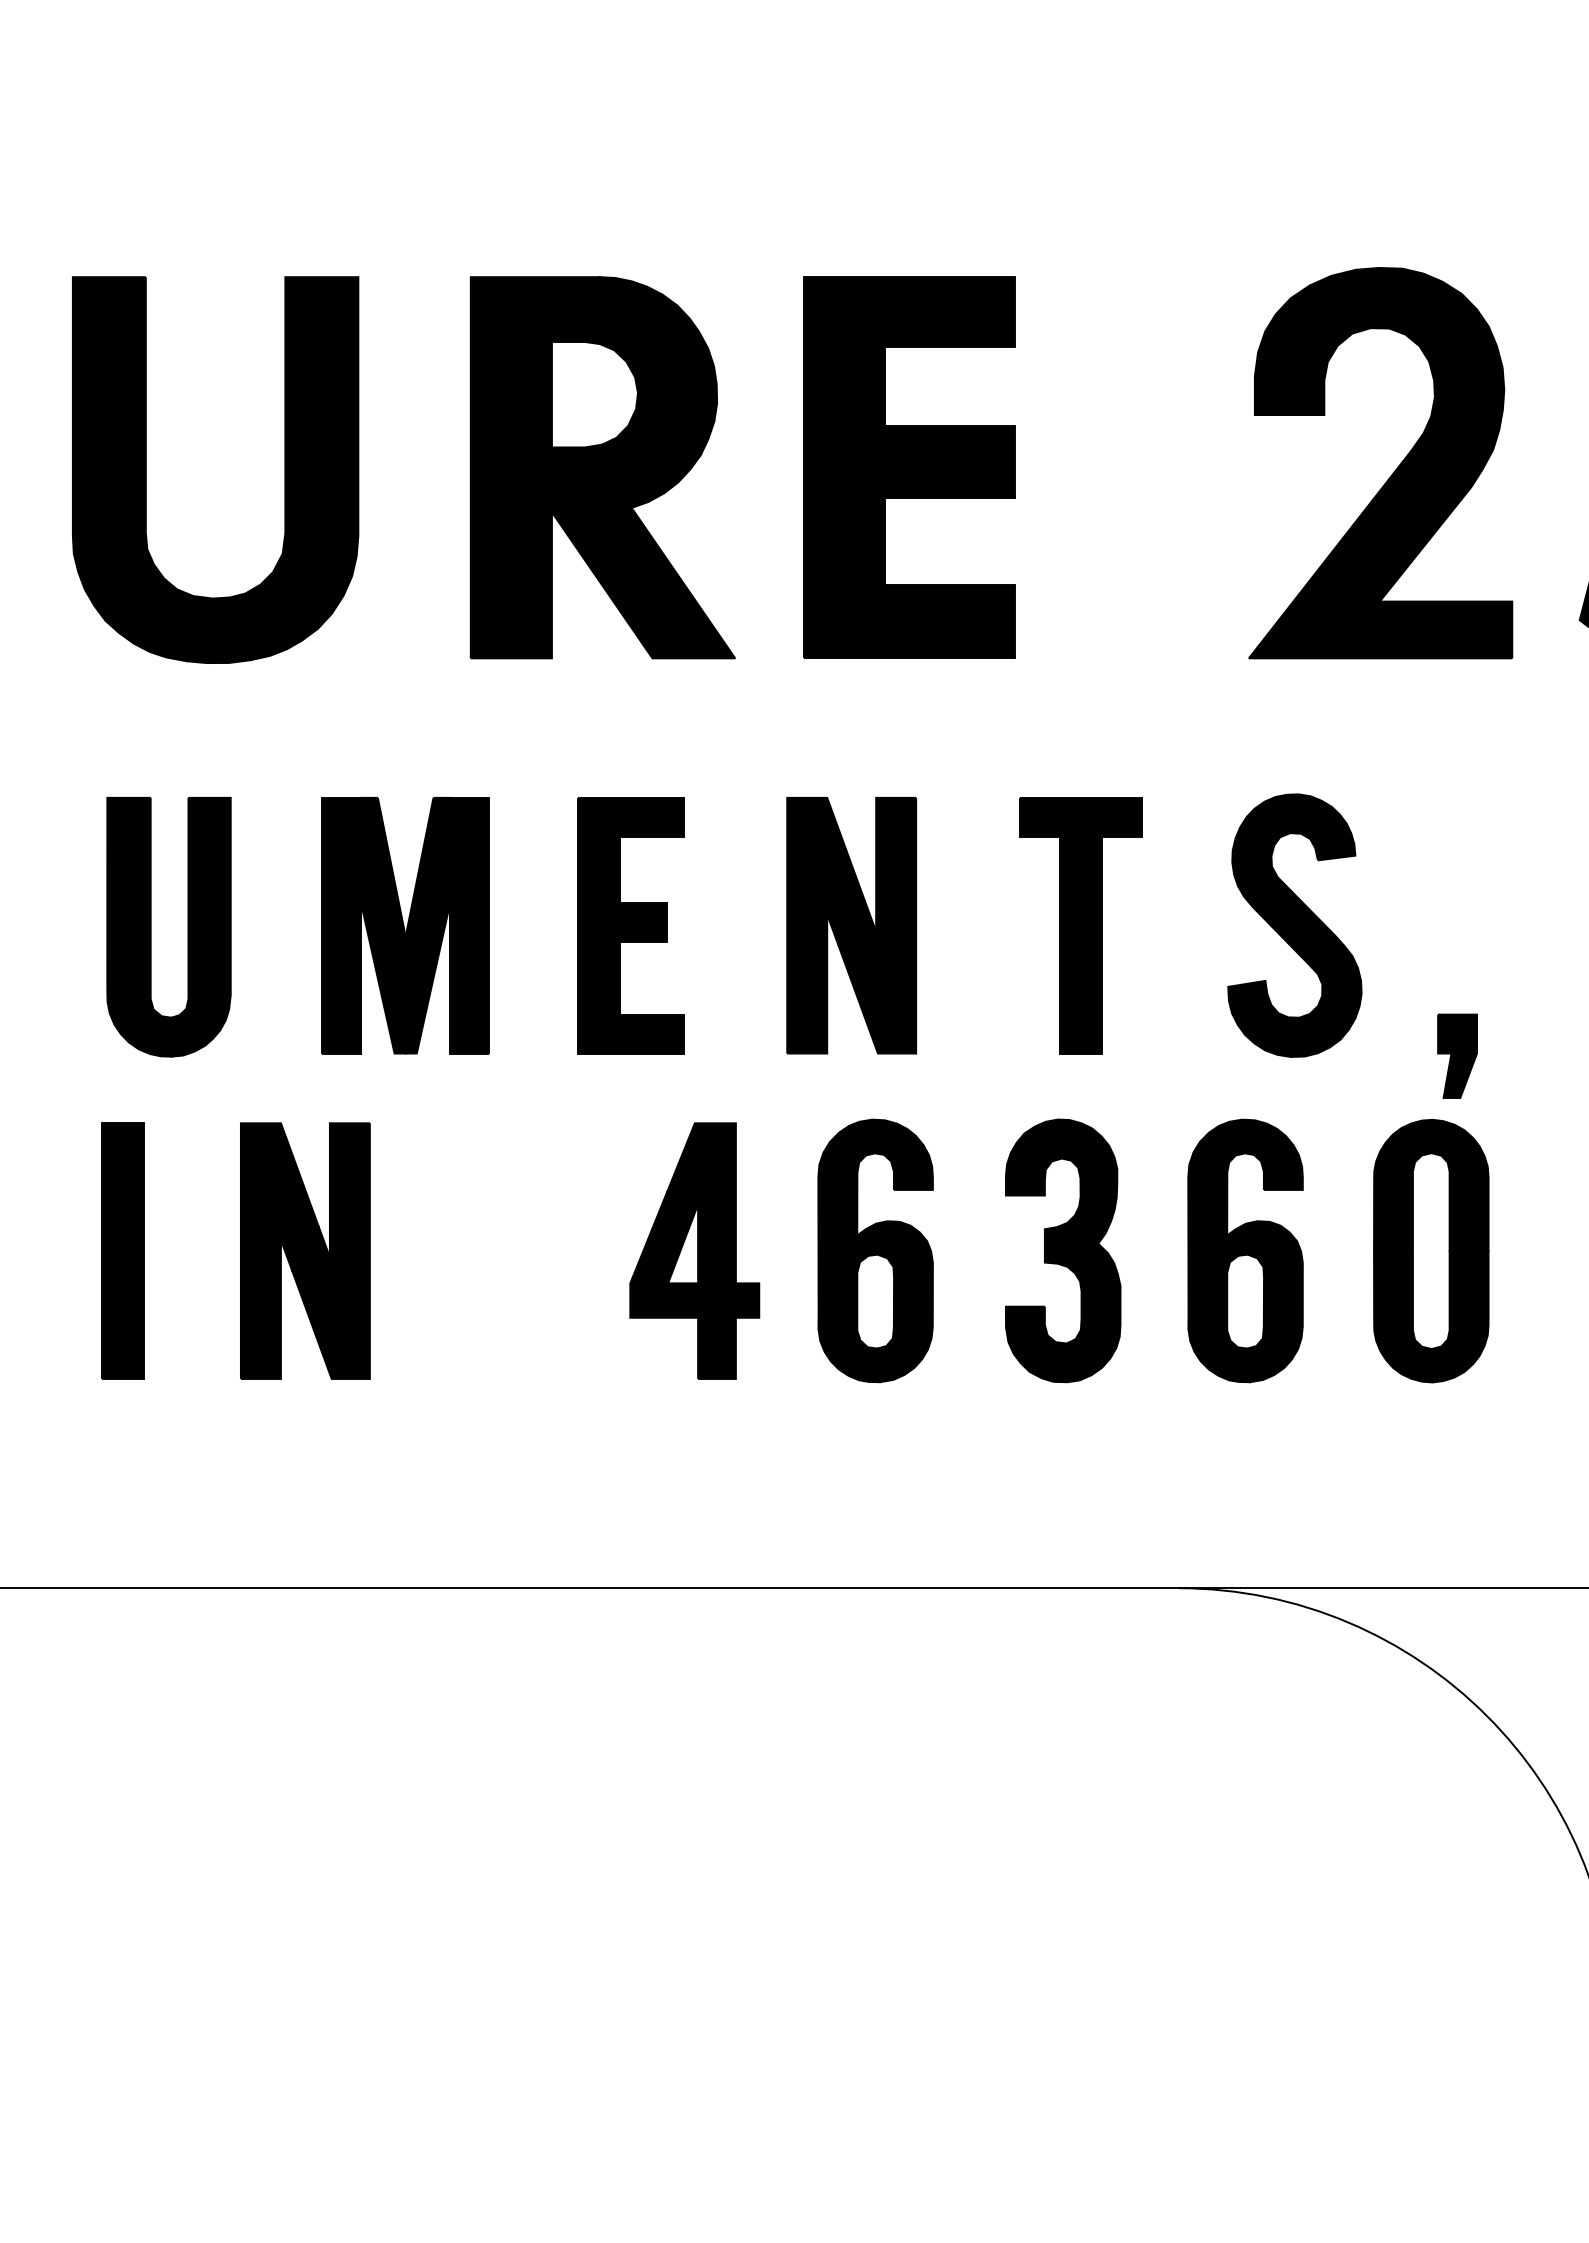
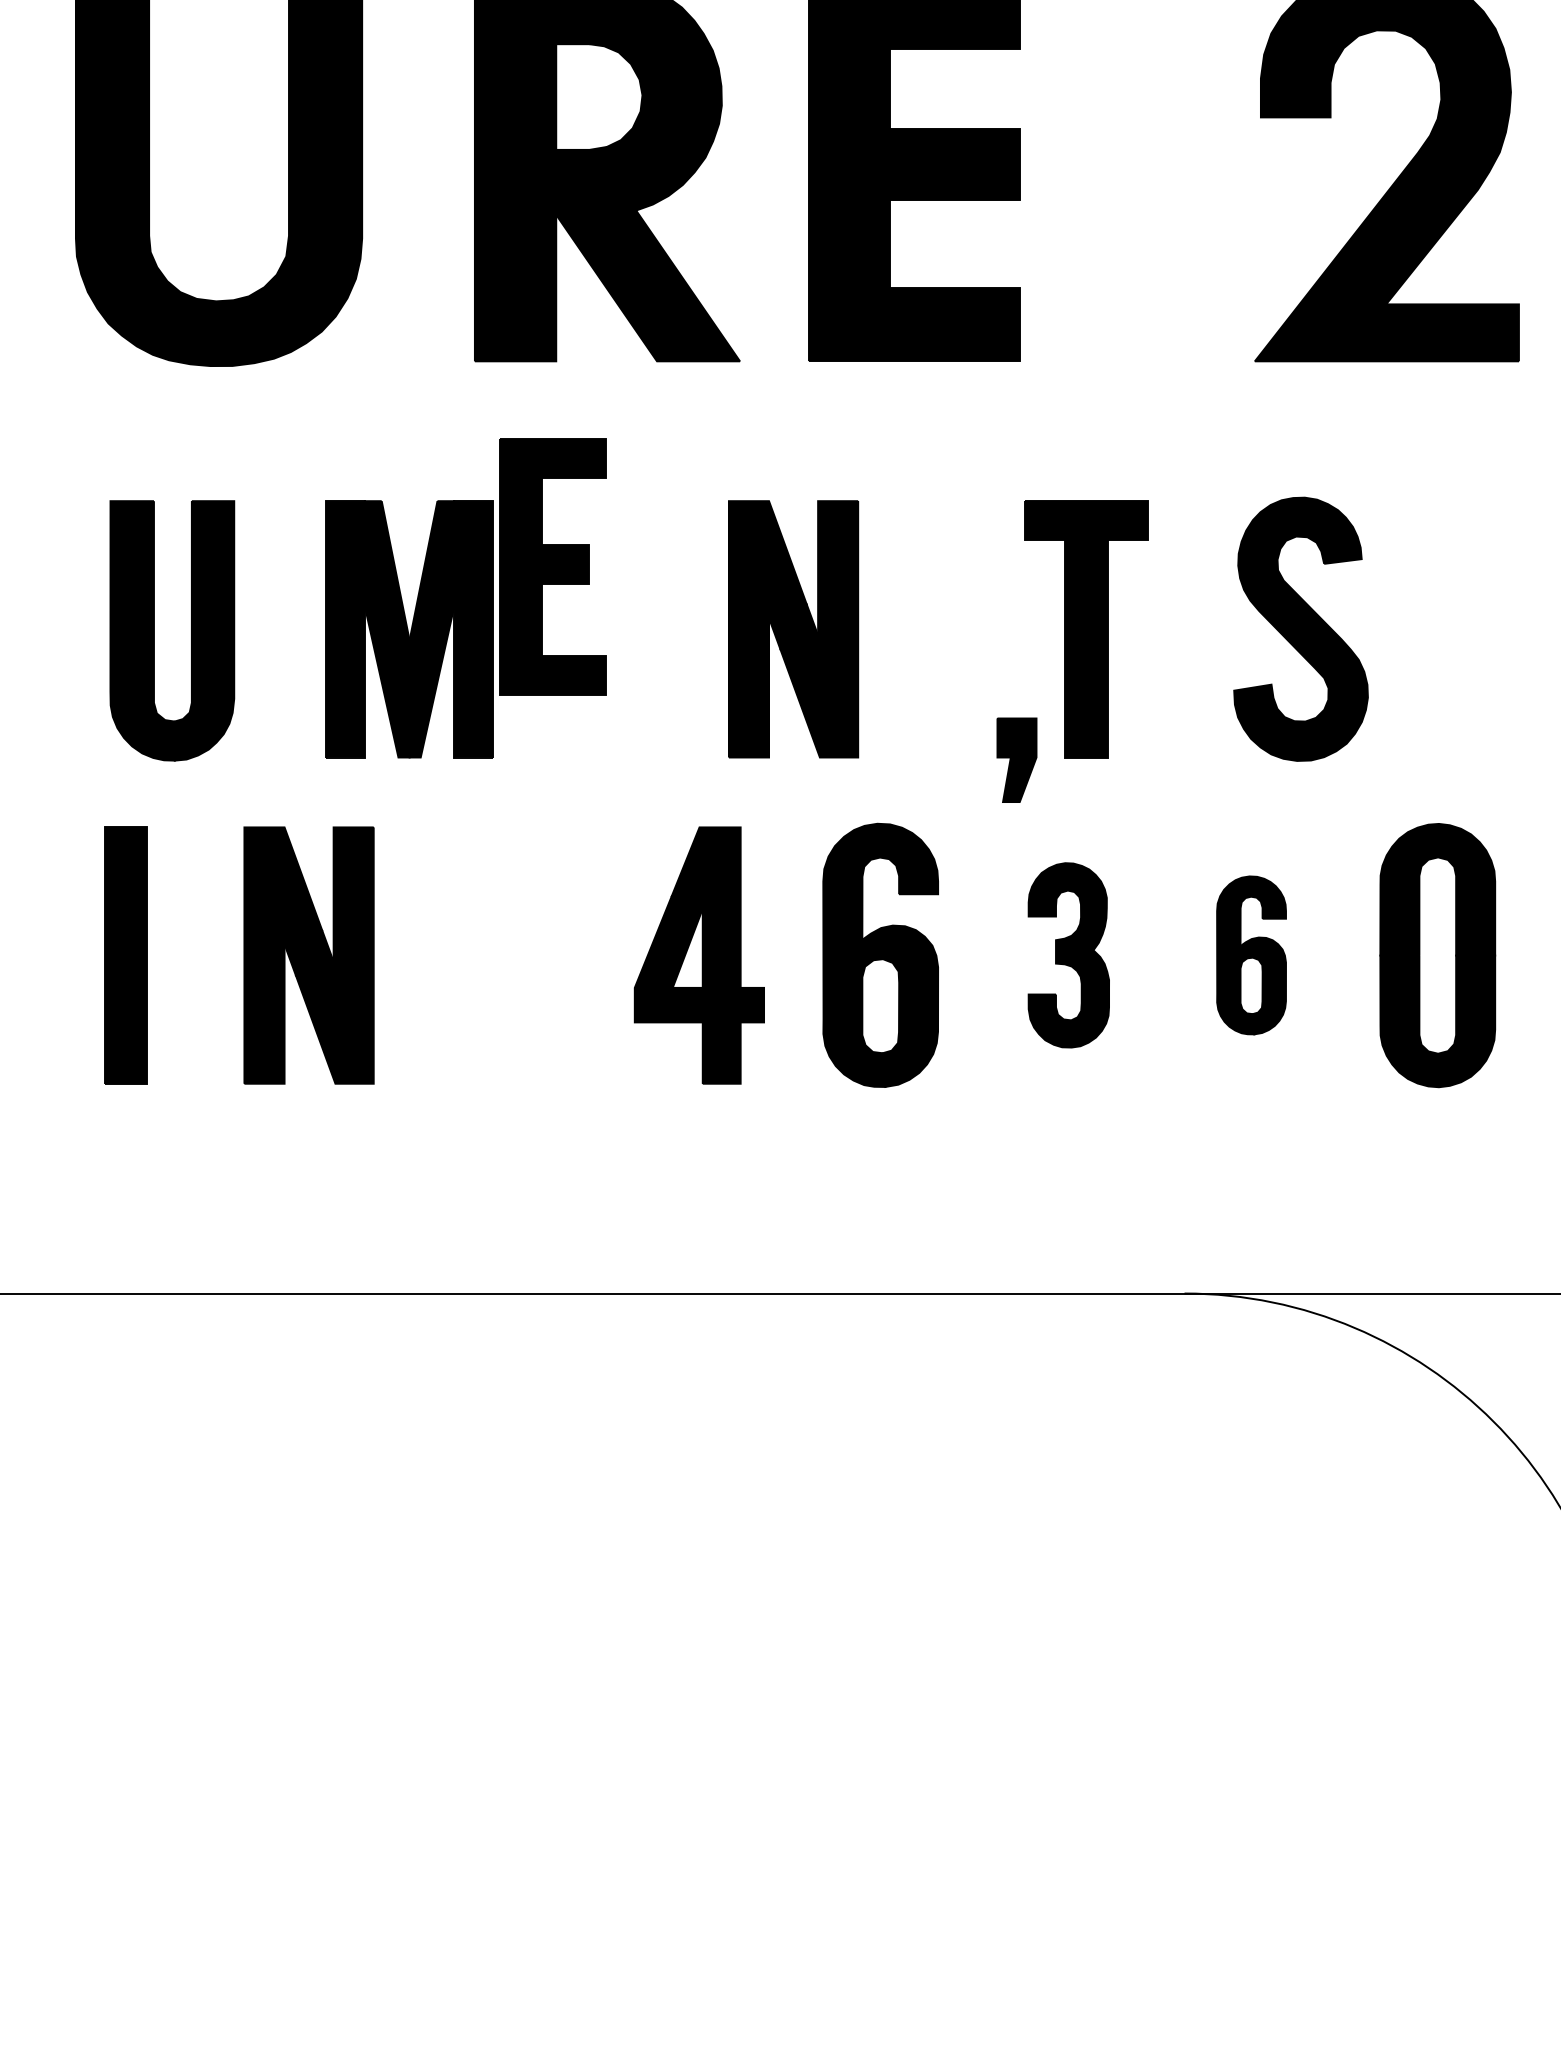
part: (630, 925) -> (552, 566), moved
part: (851, 925) -> (793, 629), moved
part: (1457, 1055) -> (1016, 759), moved
part: (1063, 1250) -> (1069, 954), size x0.7
part: (1245, 1250) -> (1251, 954), size x0.6

